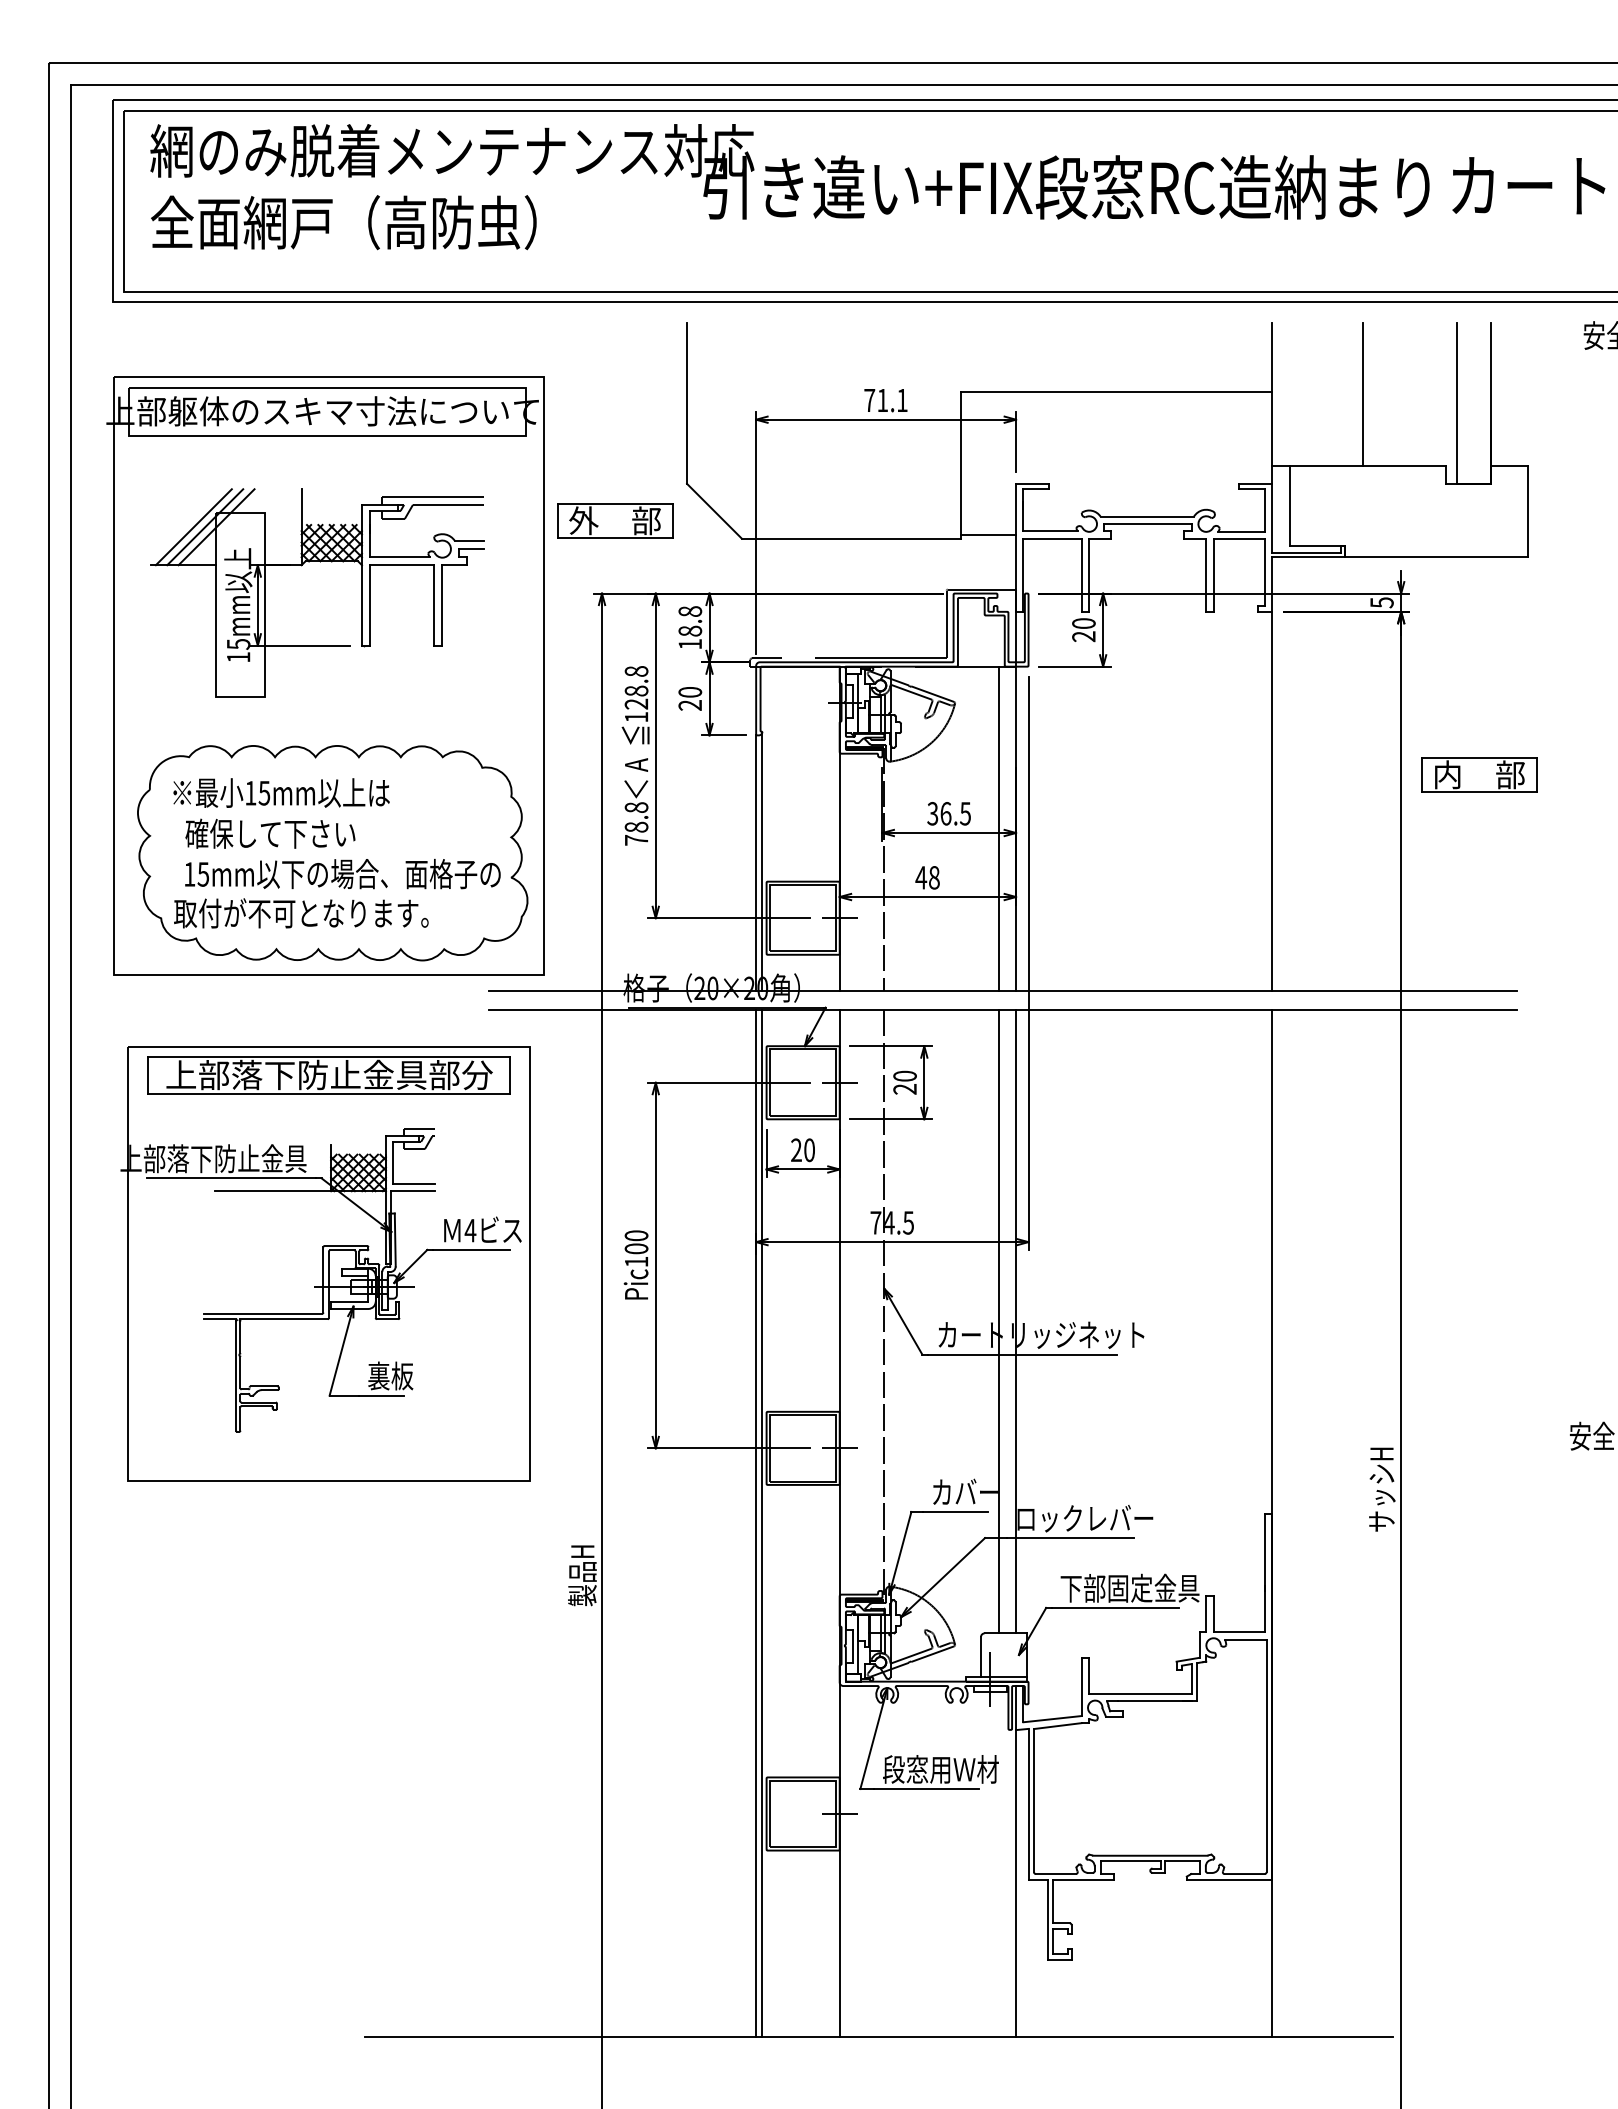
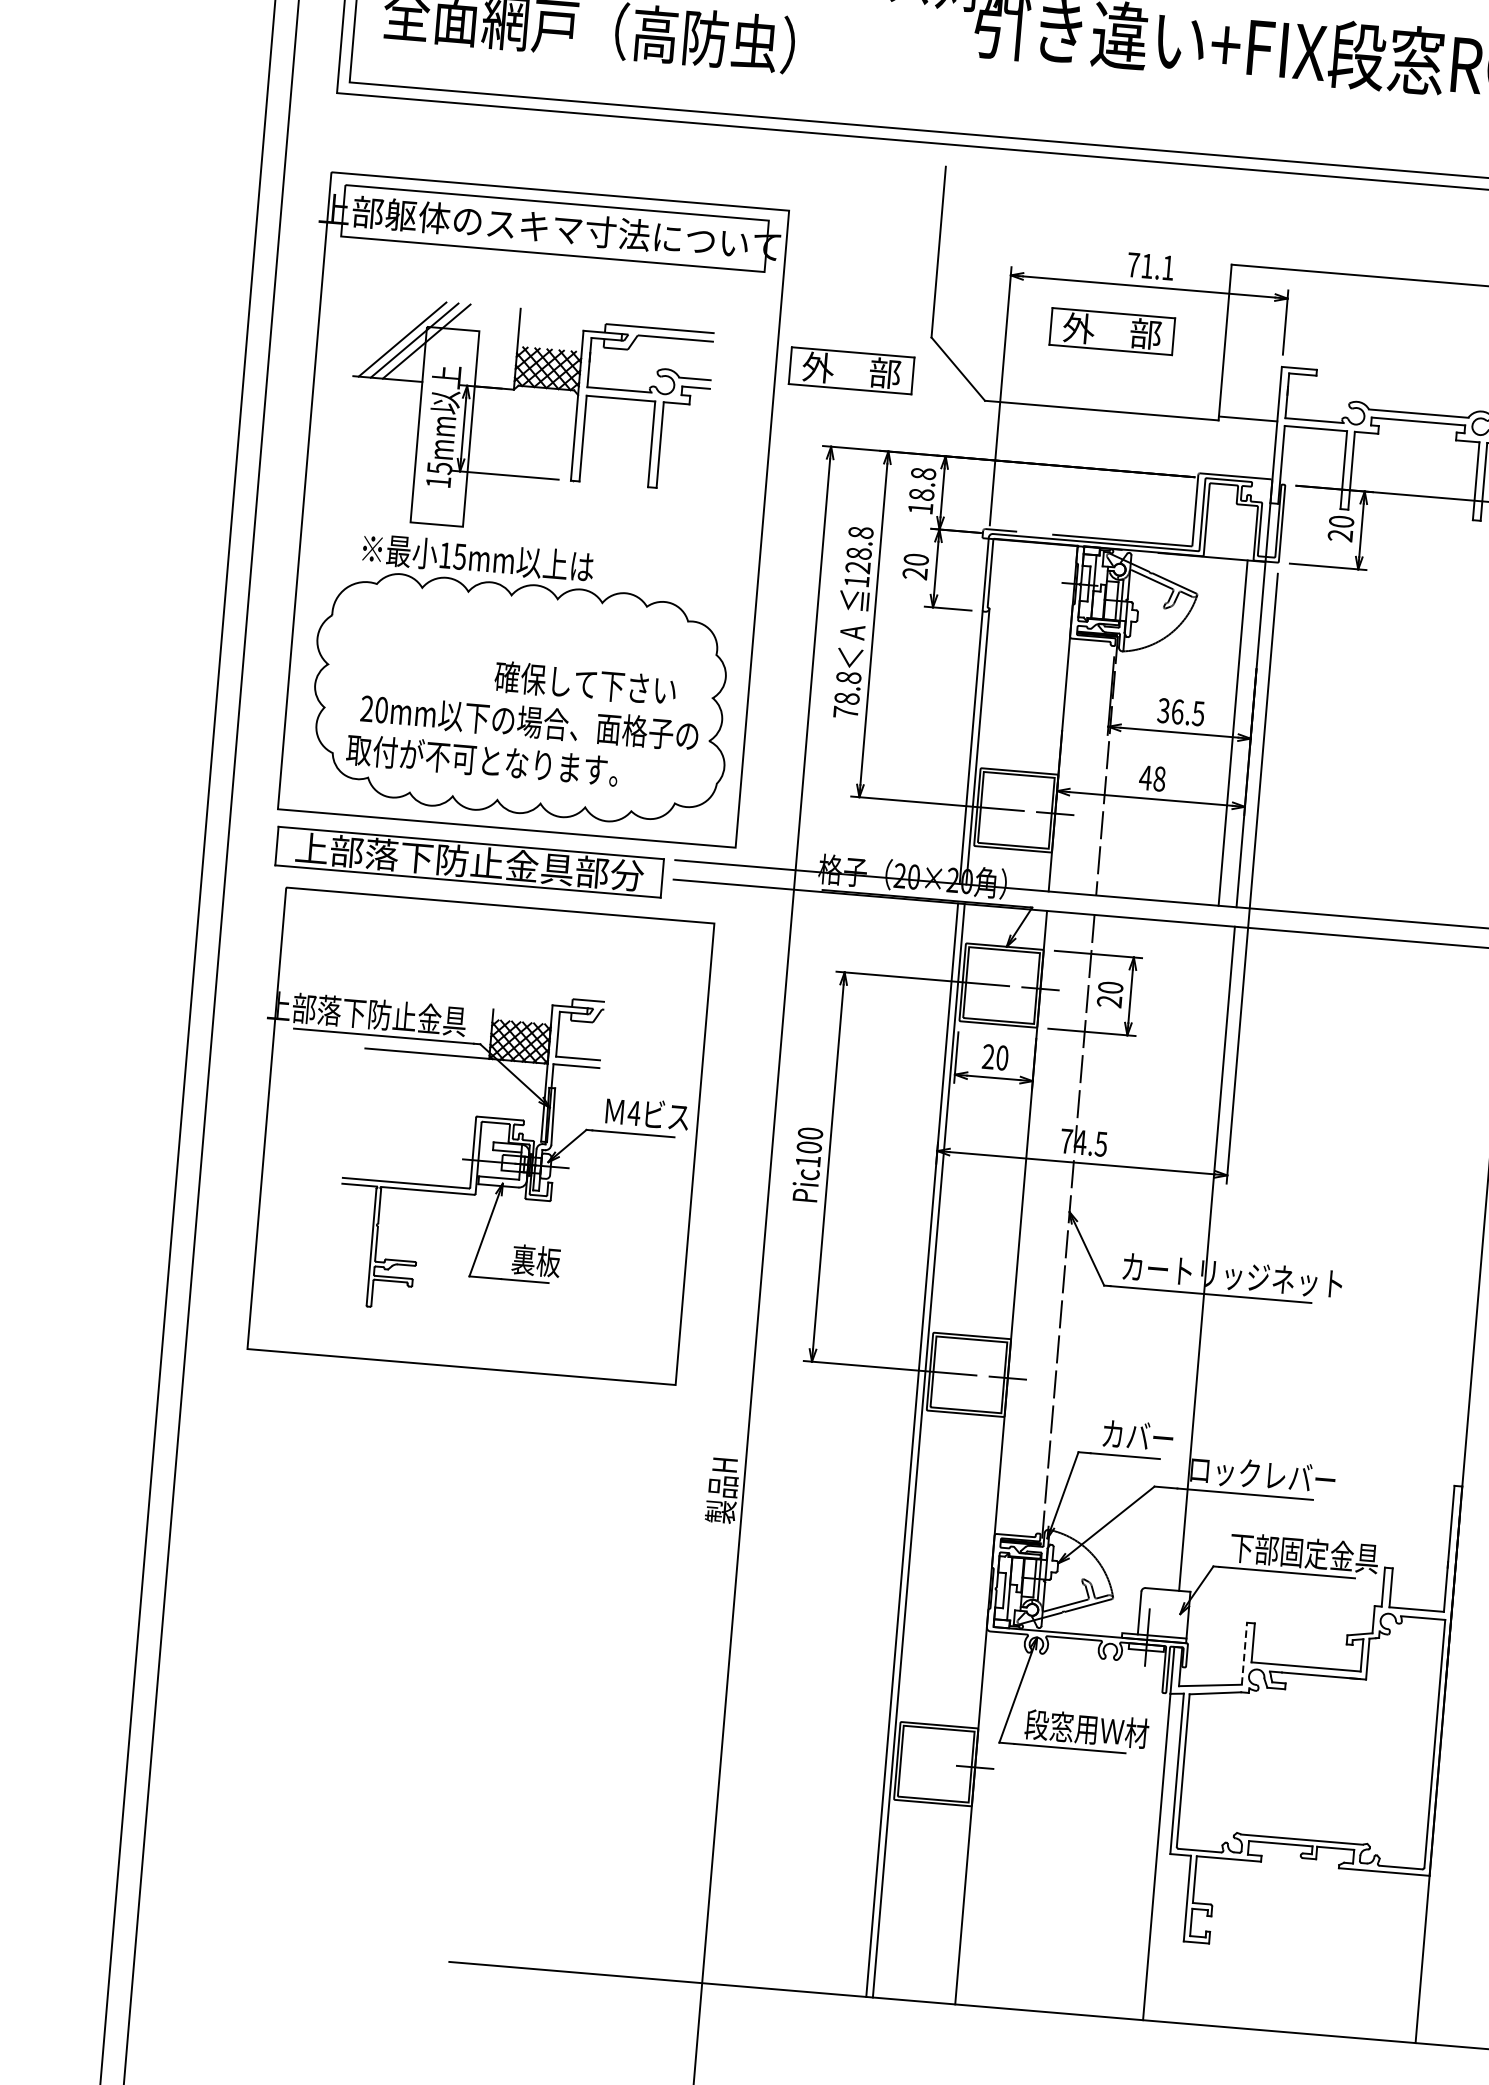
part: (855, 463) -> (1112, 330), added
text: (281, 792) -> (478, 557), moved
text: (270, 833) -> (585, 683), moved
text: (196, 874) -> (374, 709), 15mm -> 20mm
part: (328, 1075) -> (468, 862), moved
line: (999, 1321) -> (1189, 1257), removed
line: (1081, 1686) -> (1243, 1653), solid -> dashed

